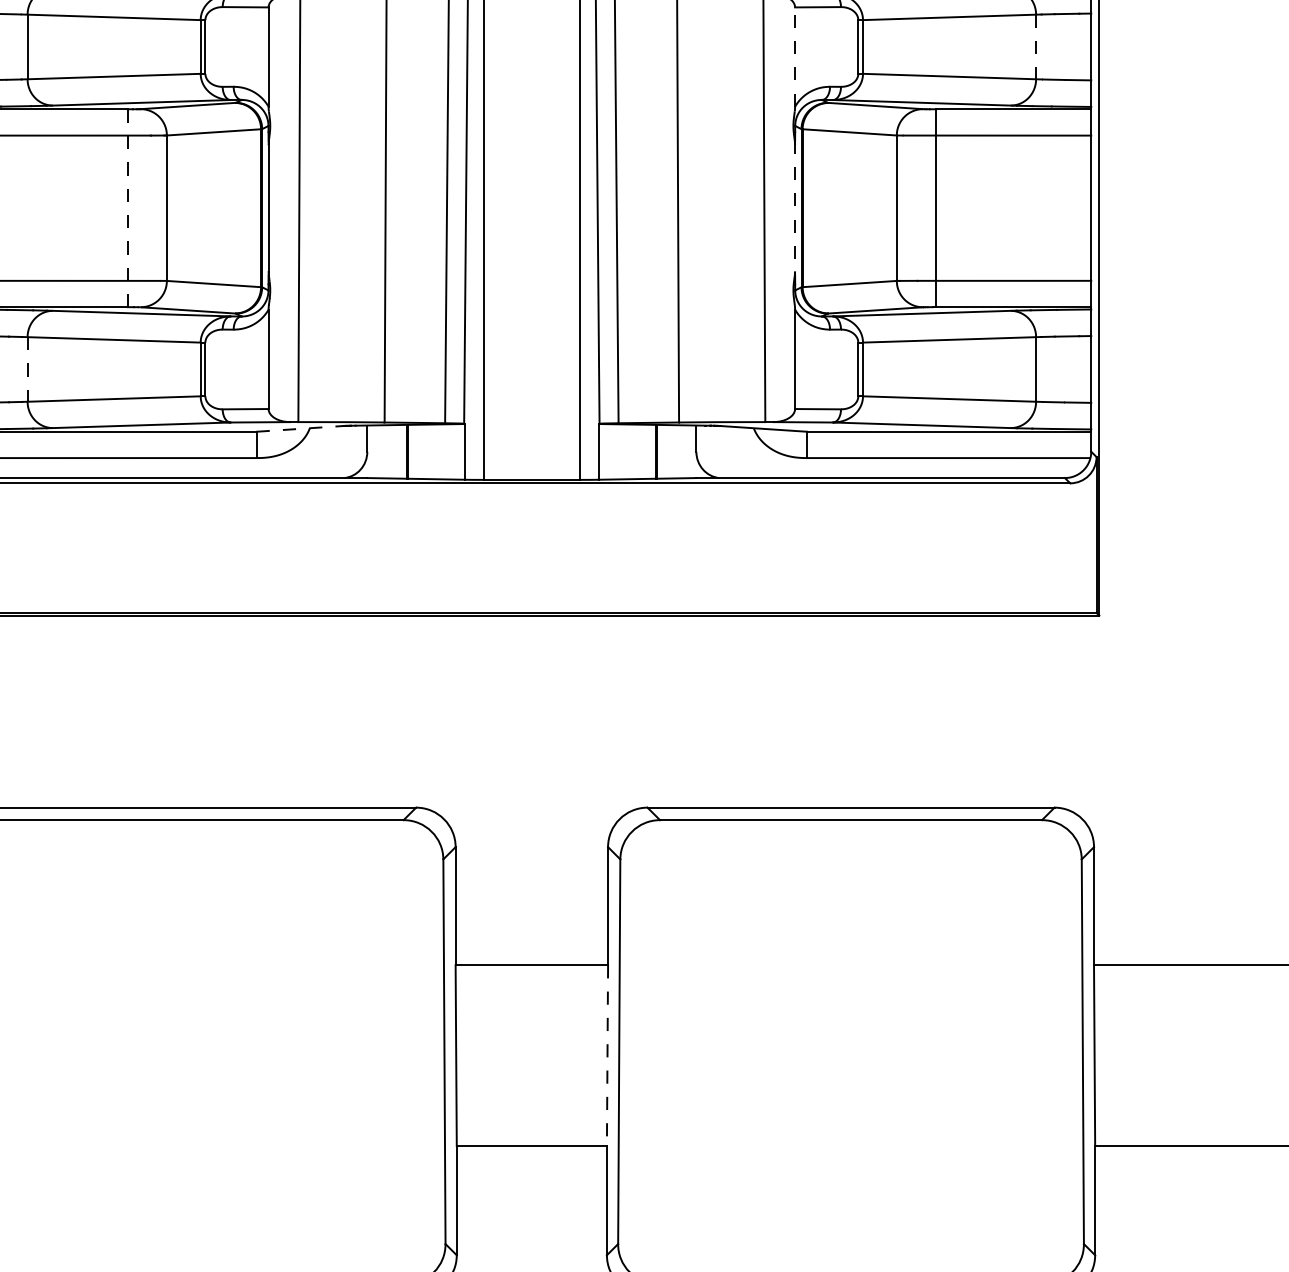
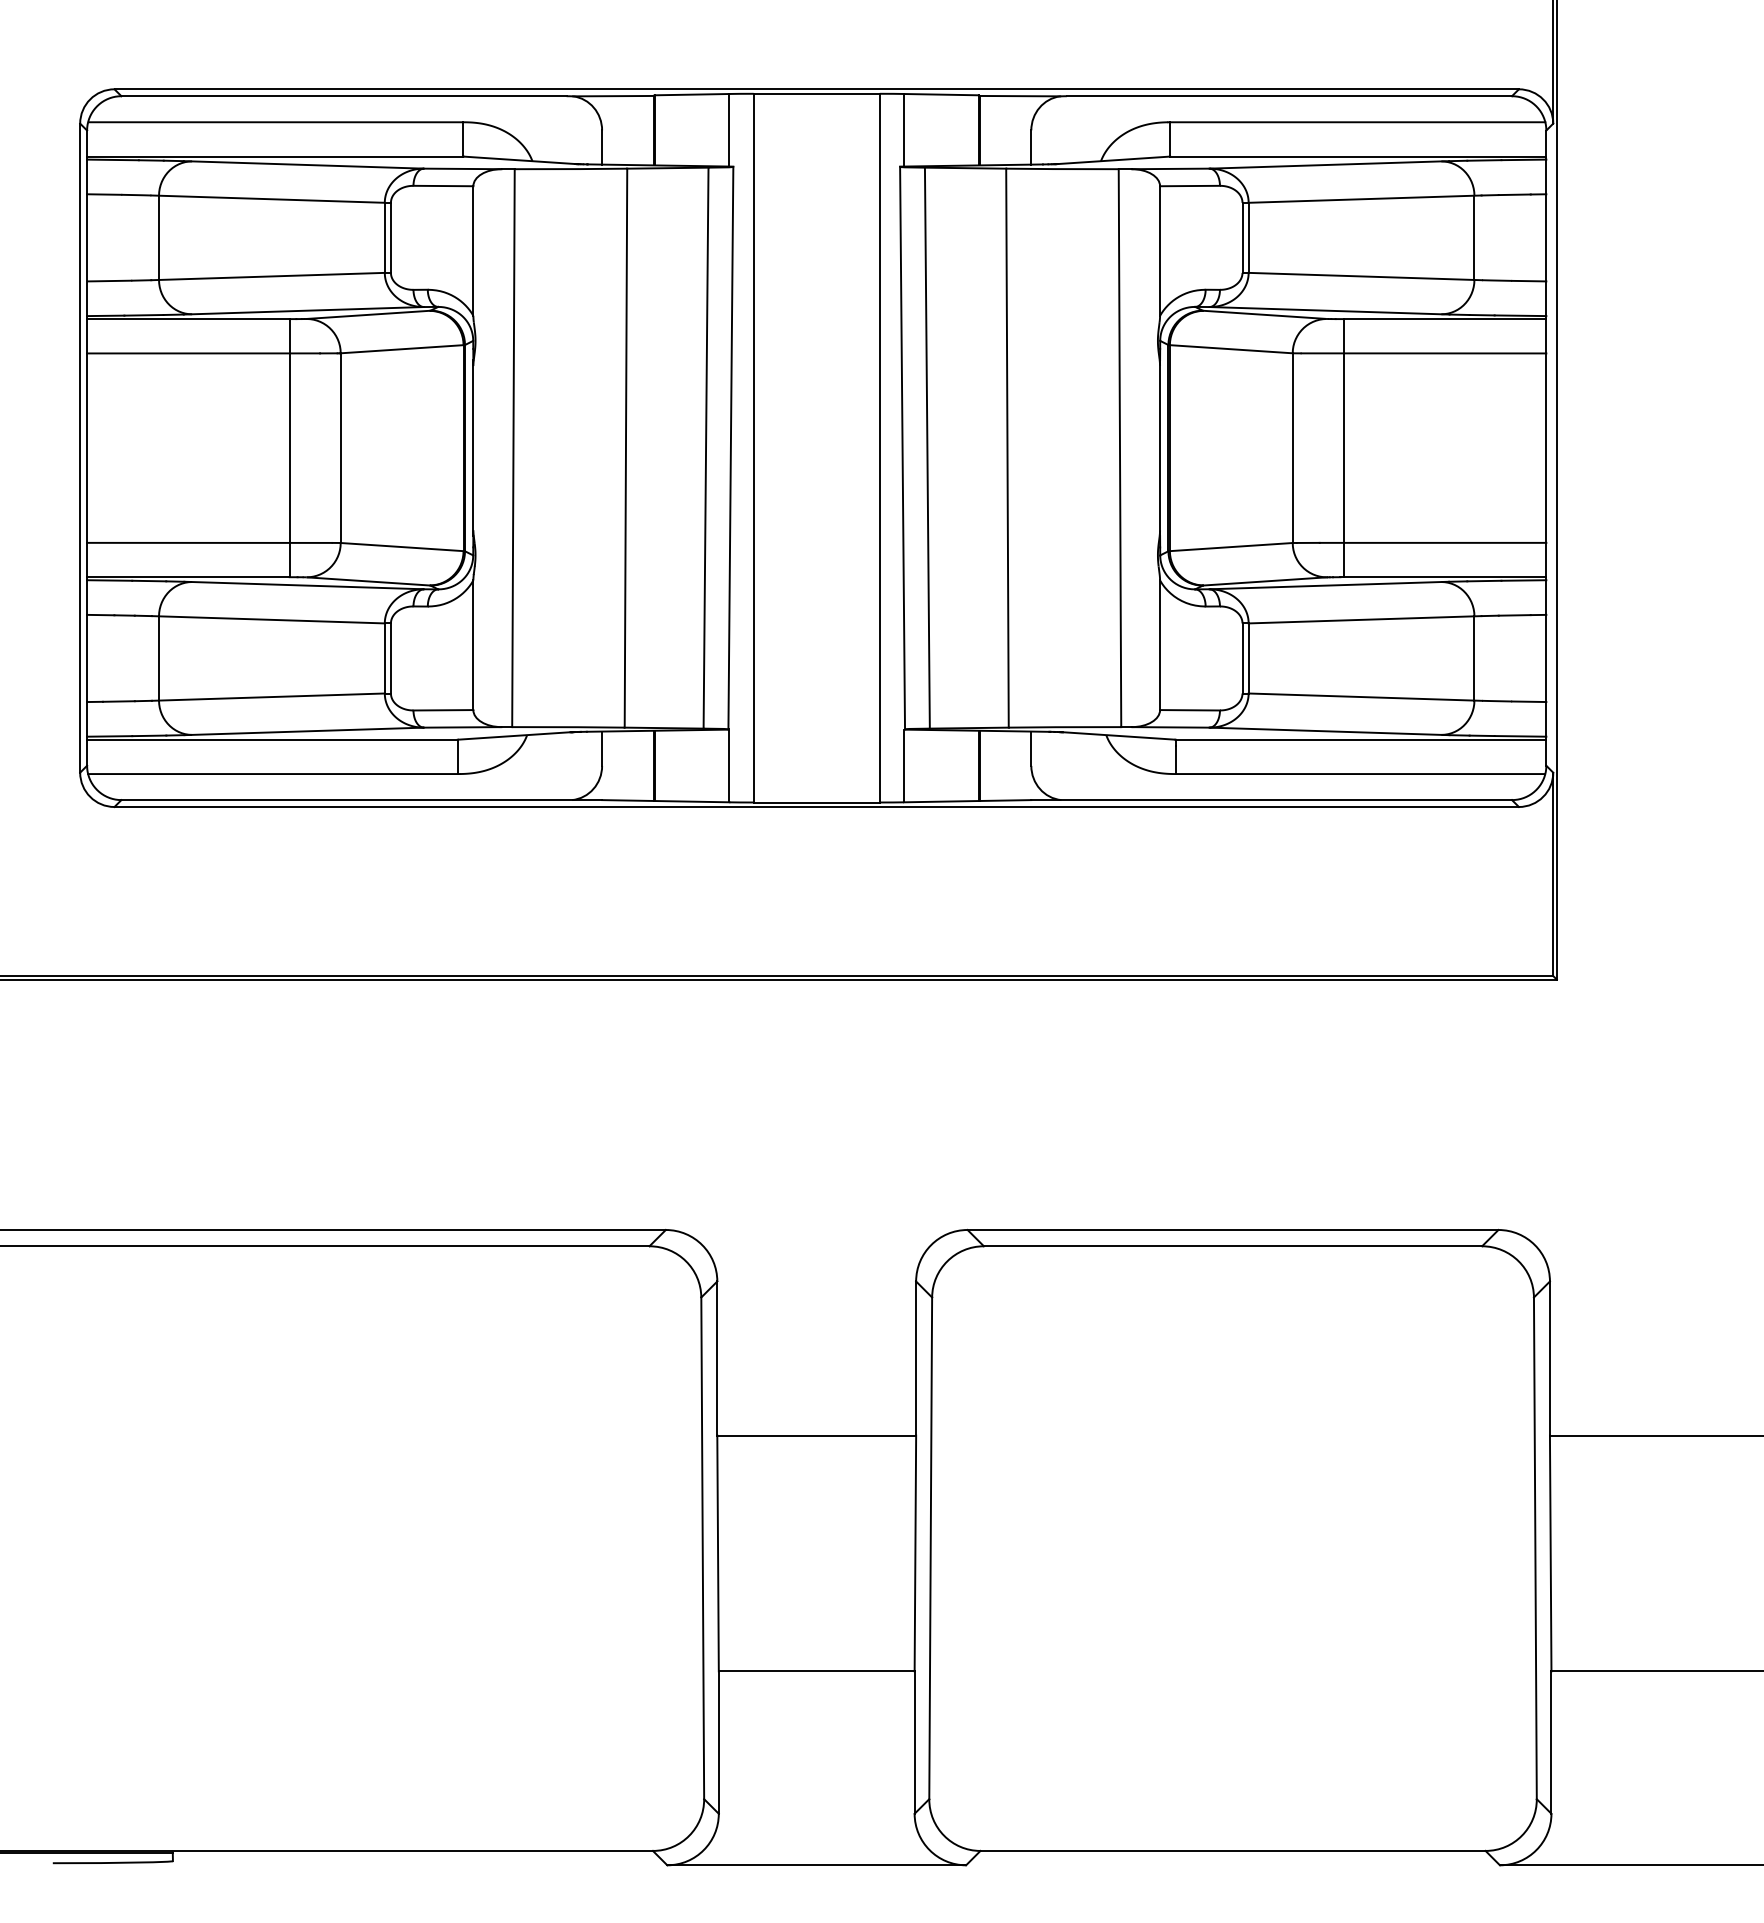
line: (1036, 47) -> (1474, 238), dashed -> solid
line: (795, 57) -> (1160, 251), dashed -> solid
line: (127, 207) -> (289, 447), dashed -> solid
line: (795, 208) -> (1160, 448), dashed -> solid
line: (27, 369) -> (159, 658), dashed -> solid
line: (300, 428) -> (514, 735), dashed -> solid
line: (607, 1055) -> (915, 1553), dashed -> solid

